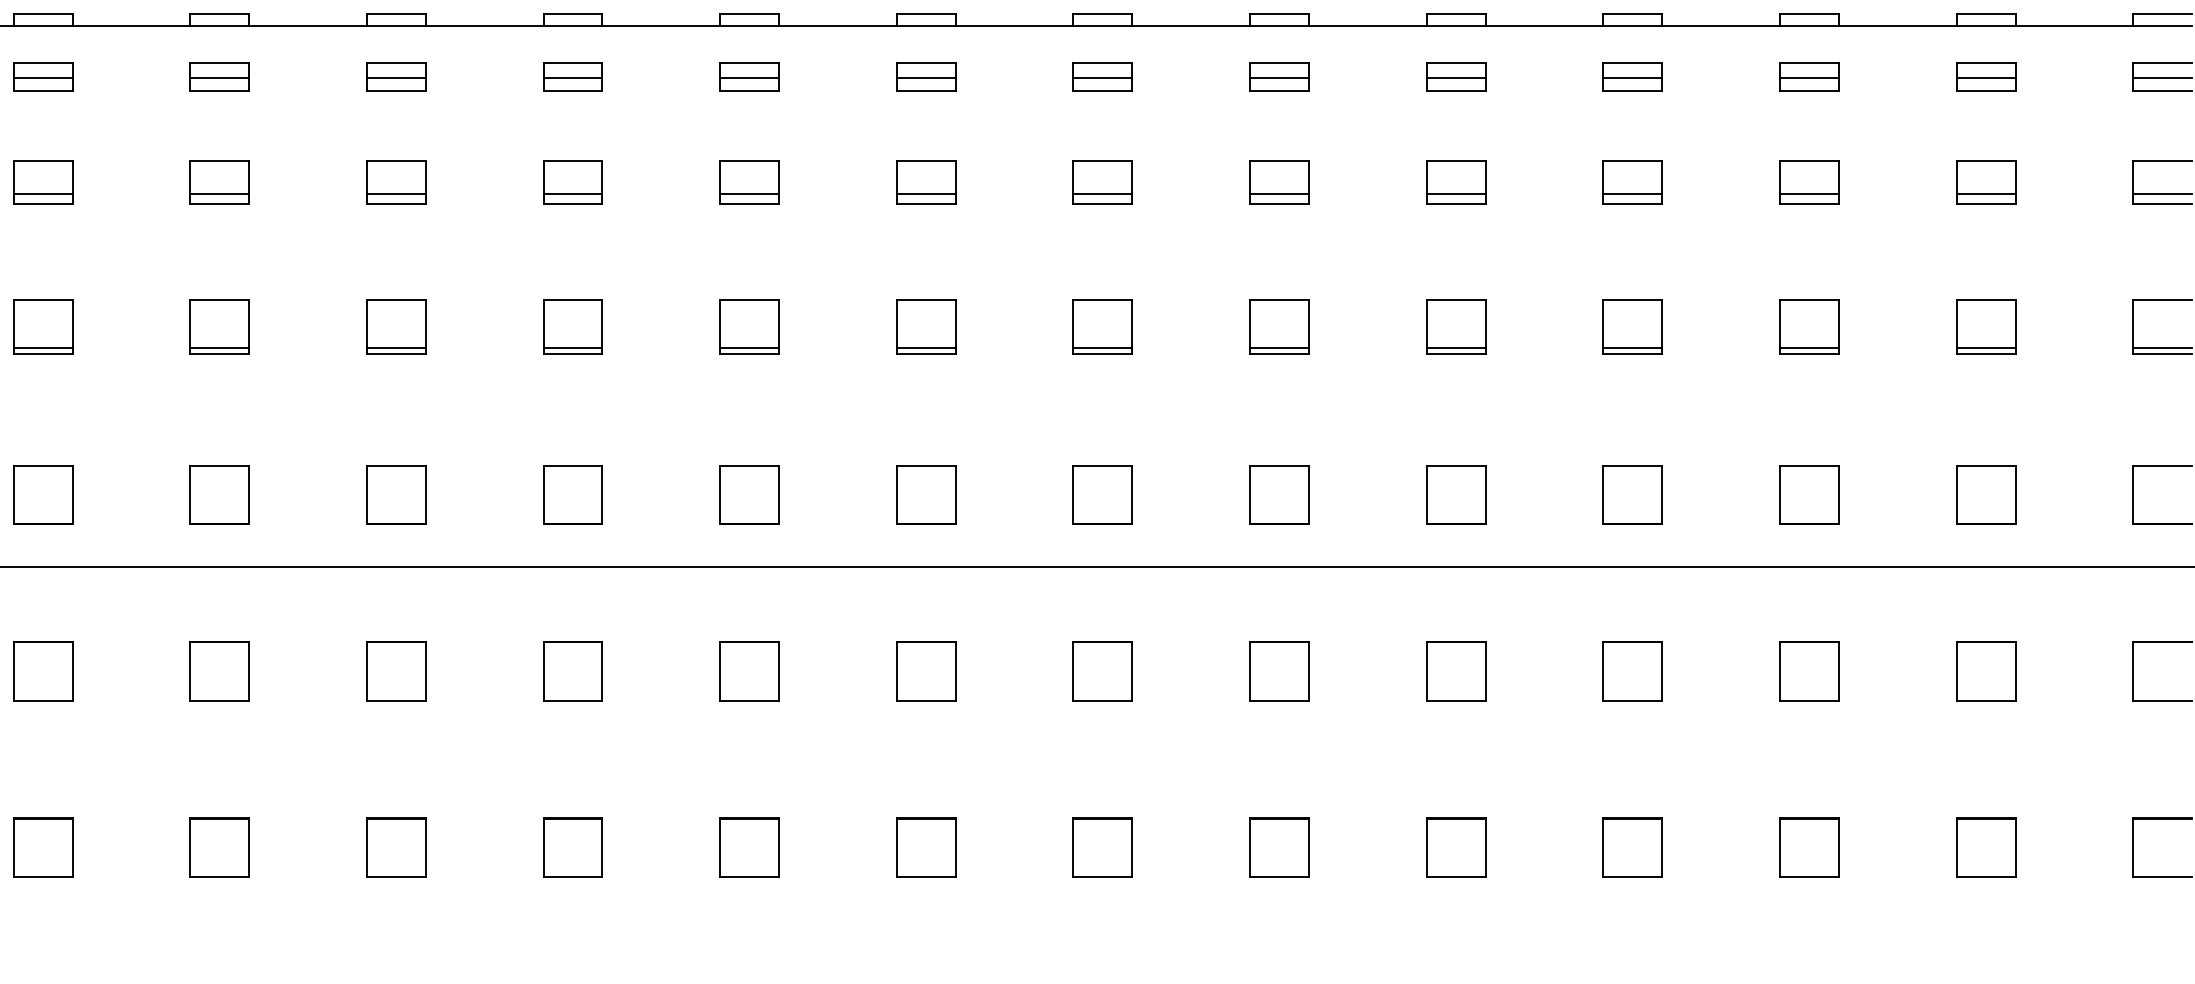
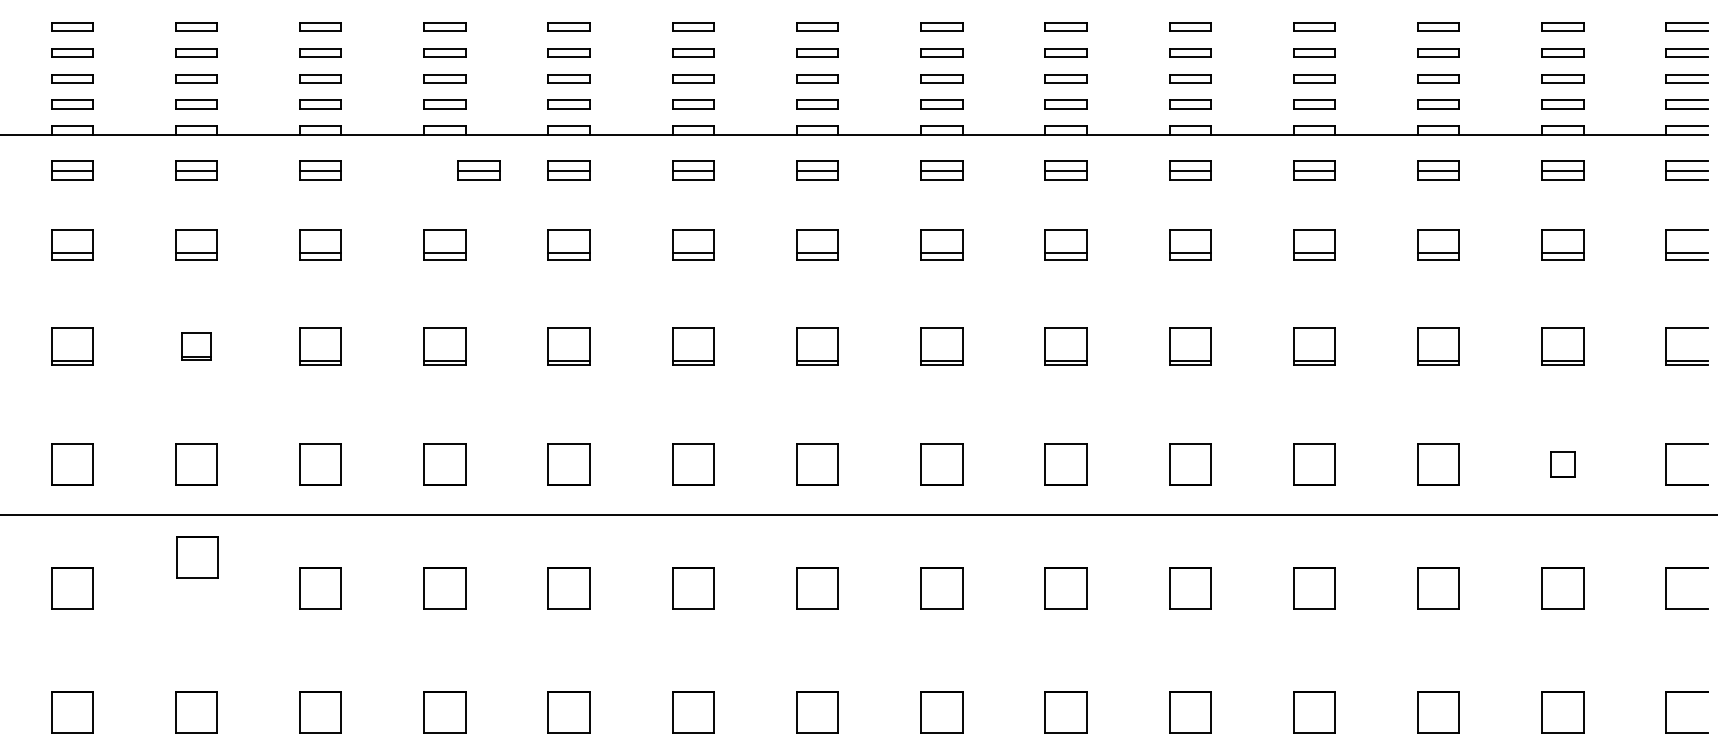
part: (395, 76) -> (478, 170), moved
part: (43, 327) -> (196, 346), size x0.7
part: (1985, 494) -> (1562, 464), size x0.6
part: (43, 671) -> (197, 557), moved

